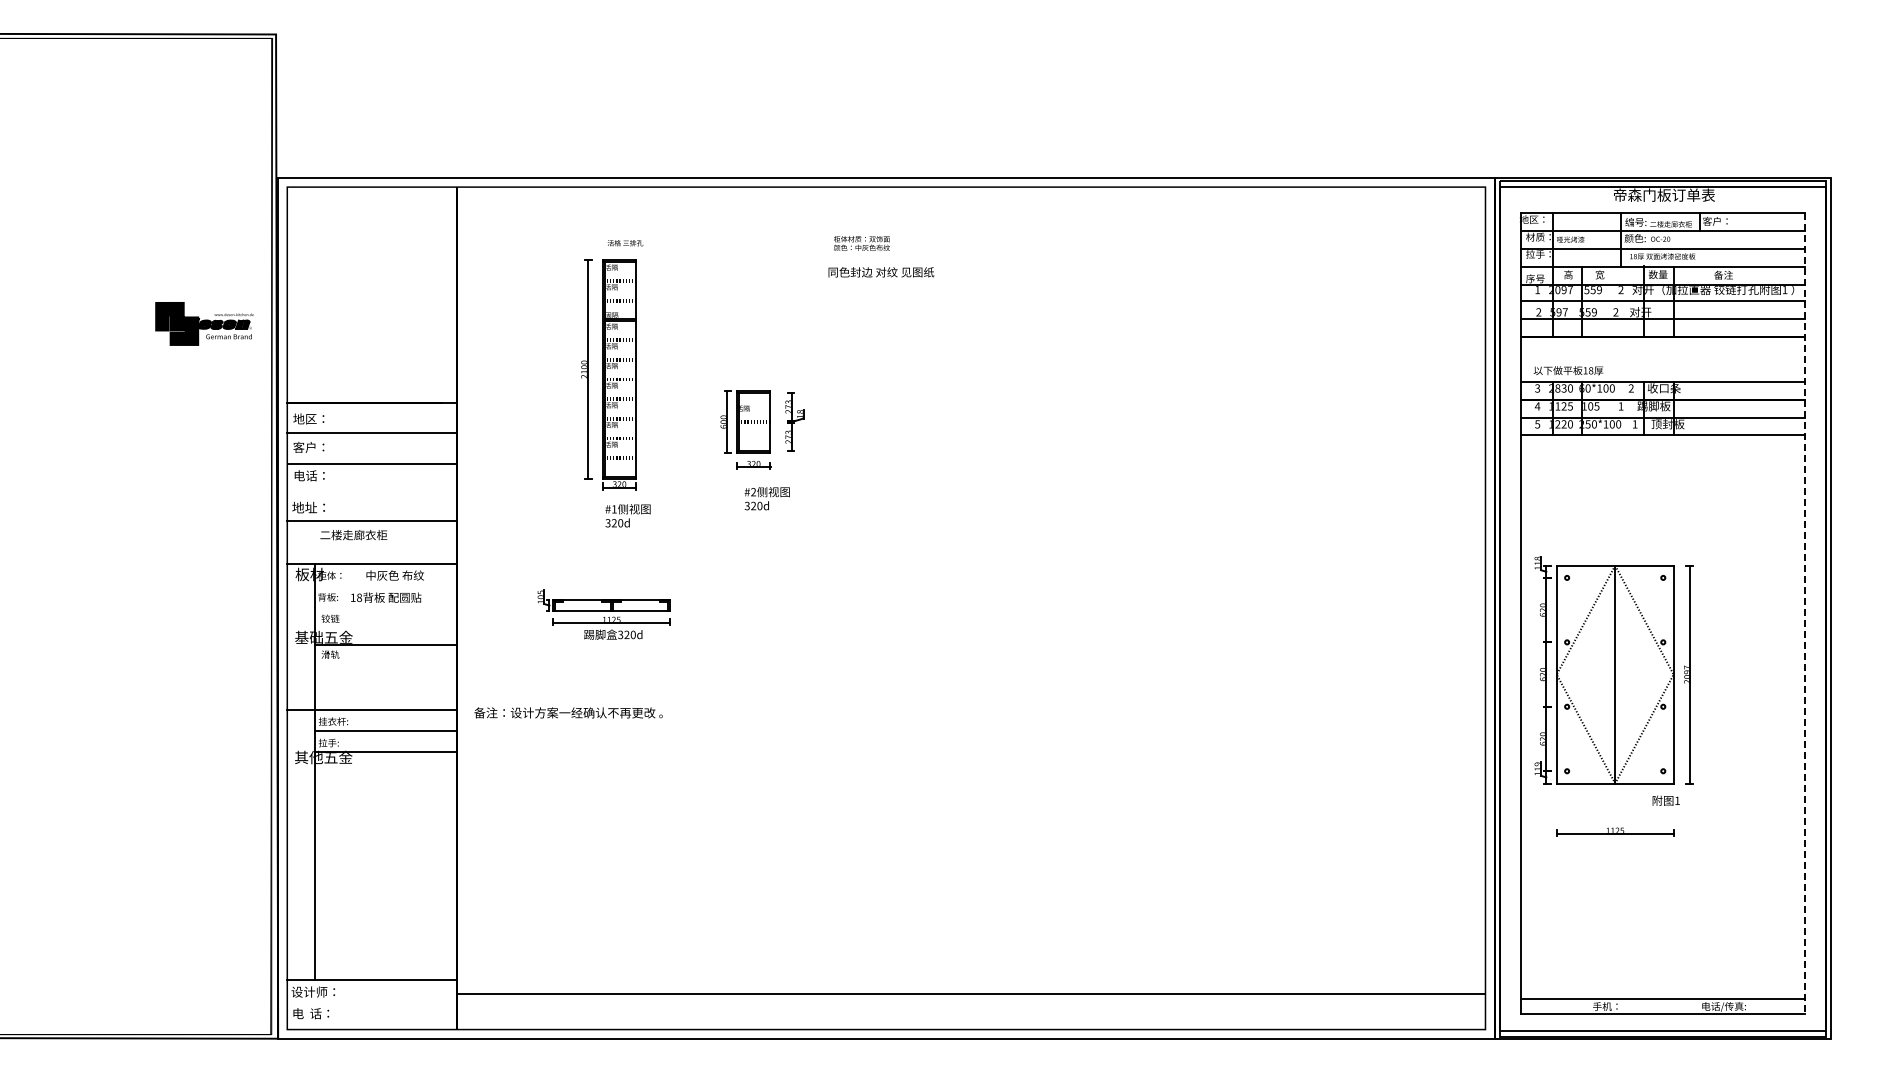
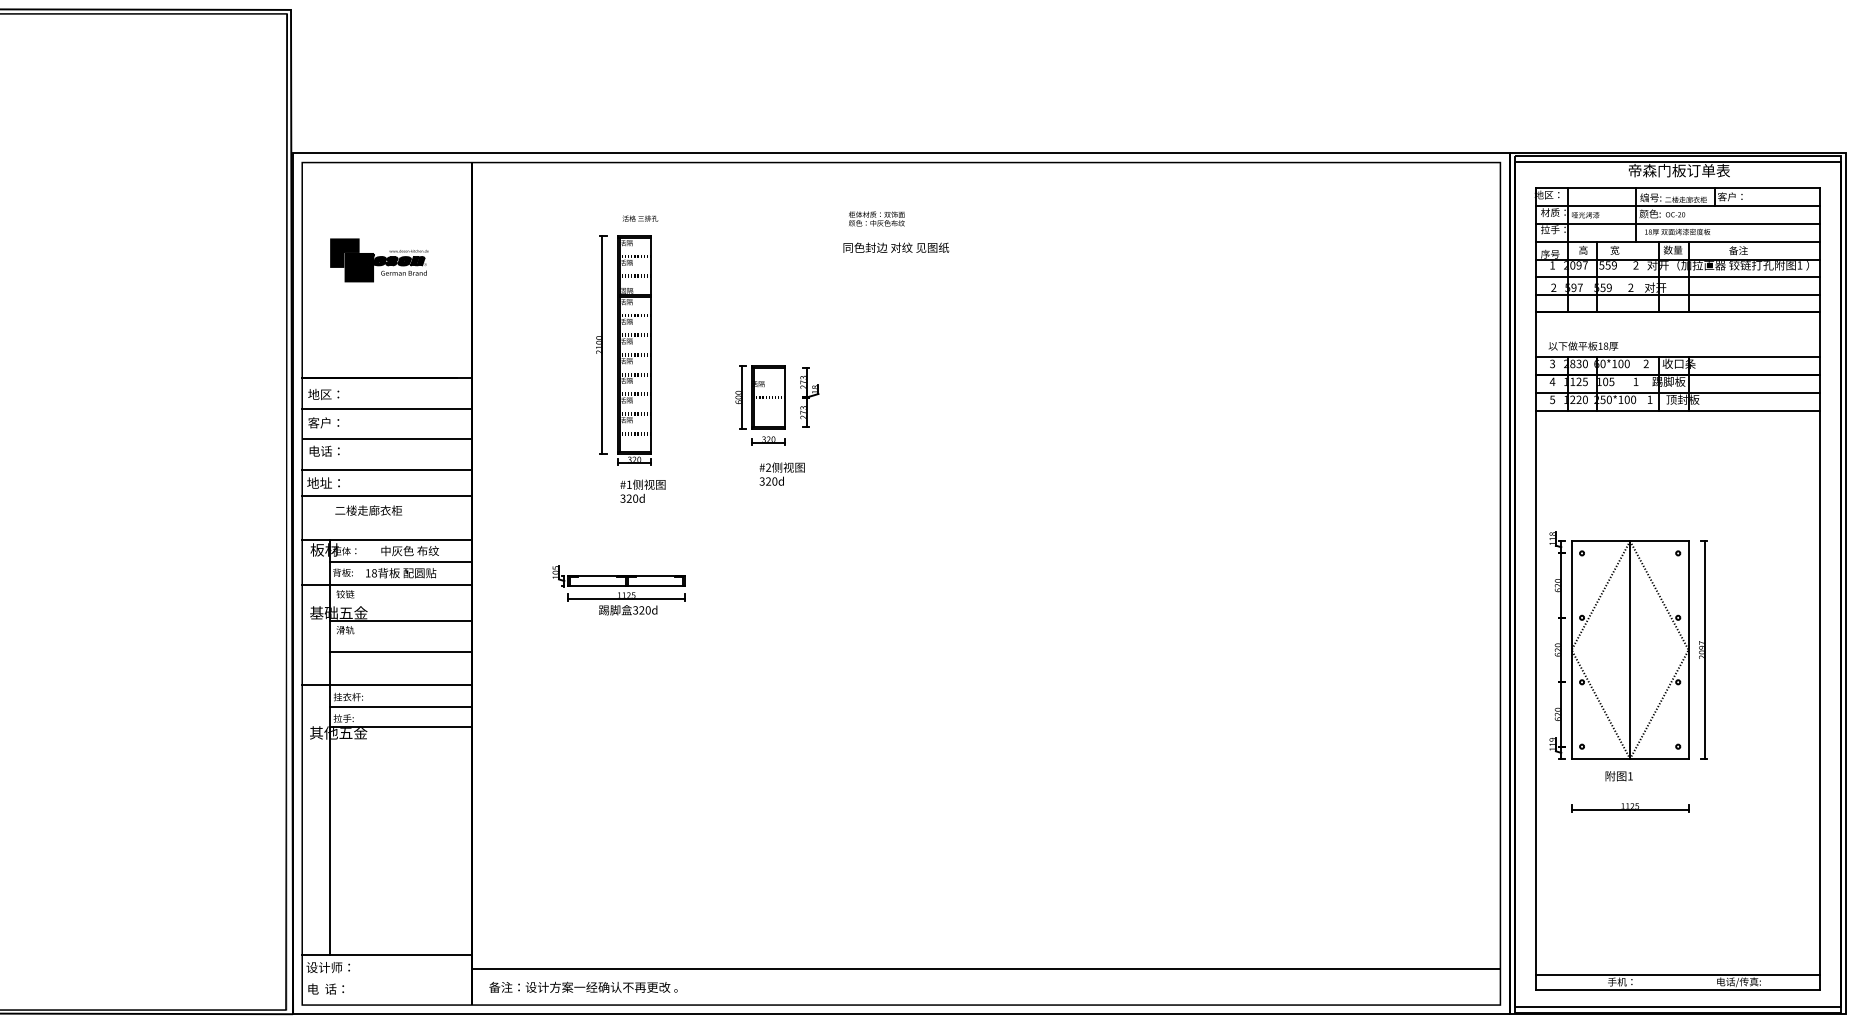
part: (204, 323) -> (379, 259), moved
line: (372, 494) -> (387, 469), added
line: (386, 586) -> (401, 561), added
line: (372, 609) -> (387, 584), added
line: (1804, 613) -> (1819, 588), dashed -> solid
line: (386, 676) -> (401, 651), added
text: (568, 712) -> (583, 986), moved
text: (1665, 800) -> (1618, 775), moved

